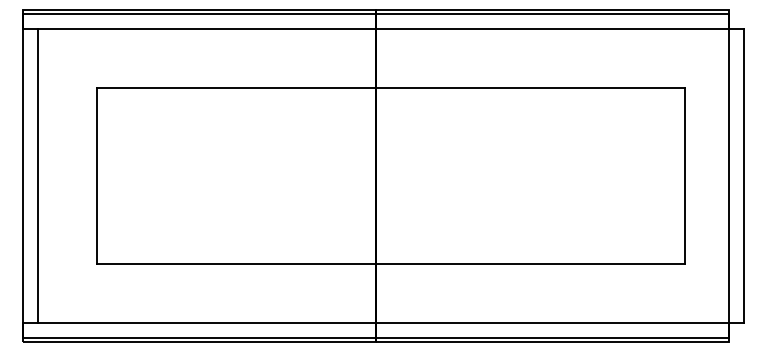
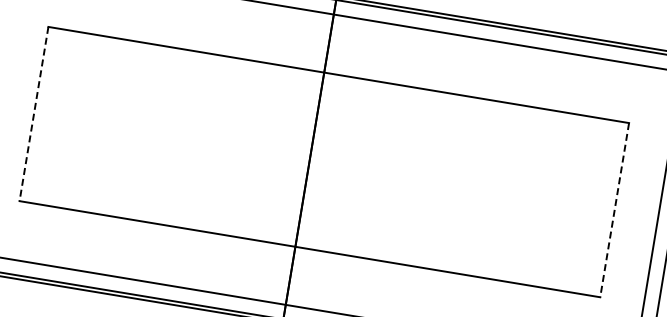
line: (96, 176) -> (33, 114), solid -> dashed
line: (685, 176) -> (614, 210), solid -> dashed

